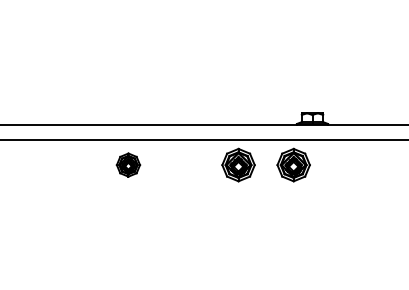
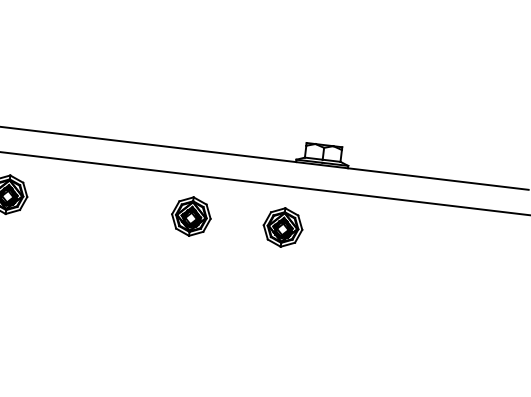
part: (238, 164) -> (191, 215), size x0.71
part: (293, 164) -> (282, 226), size x0.71

